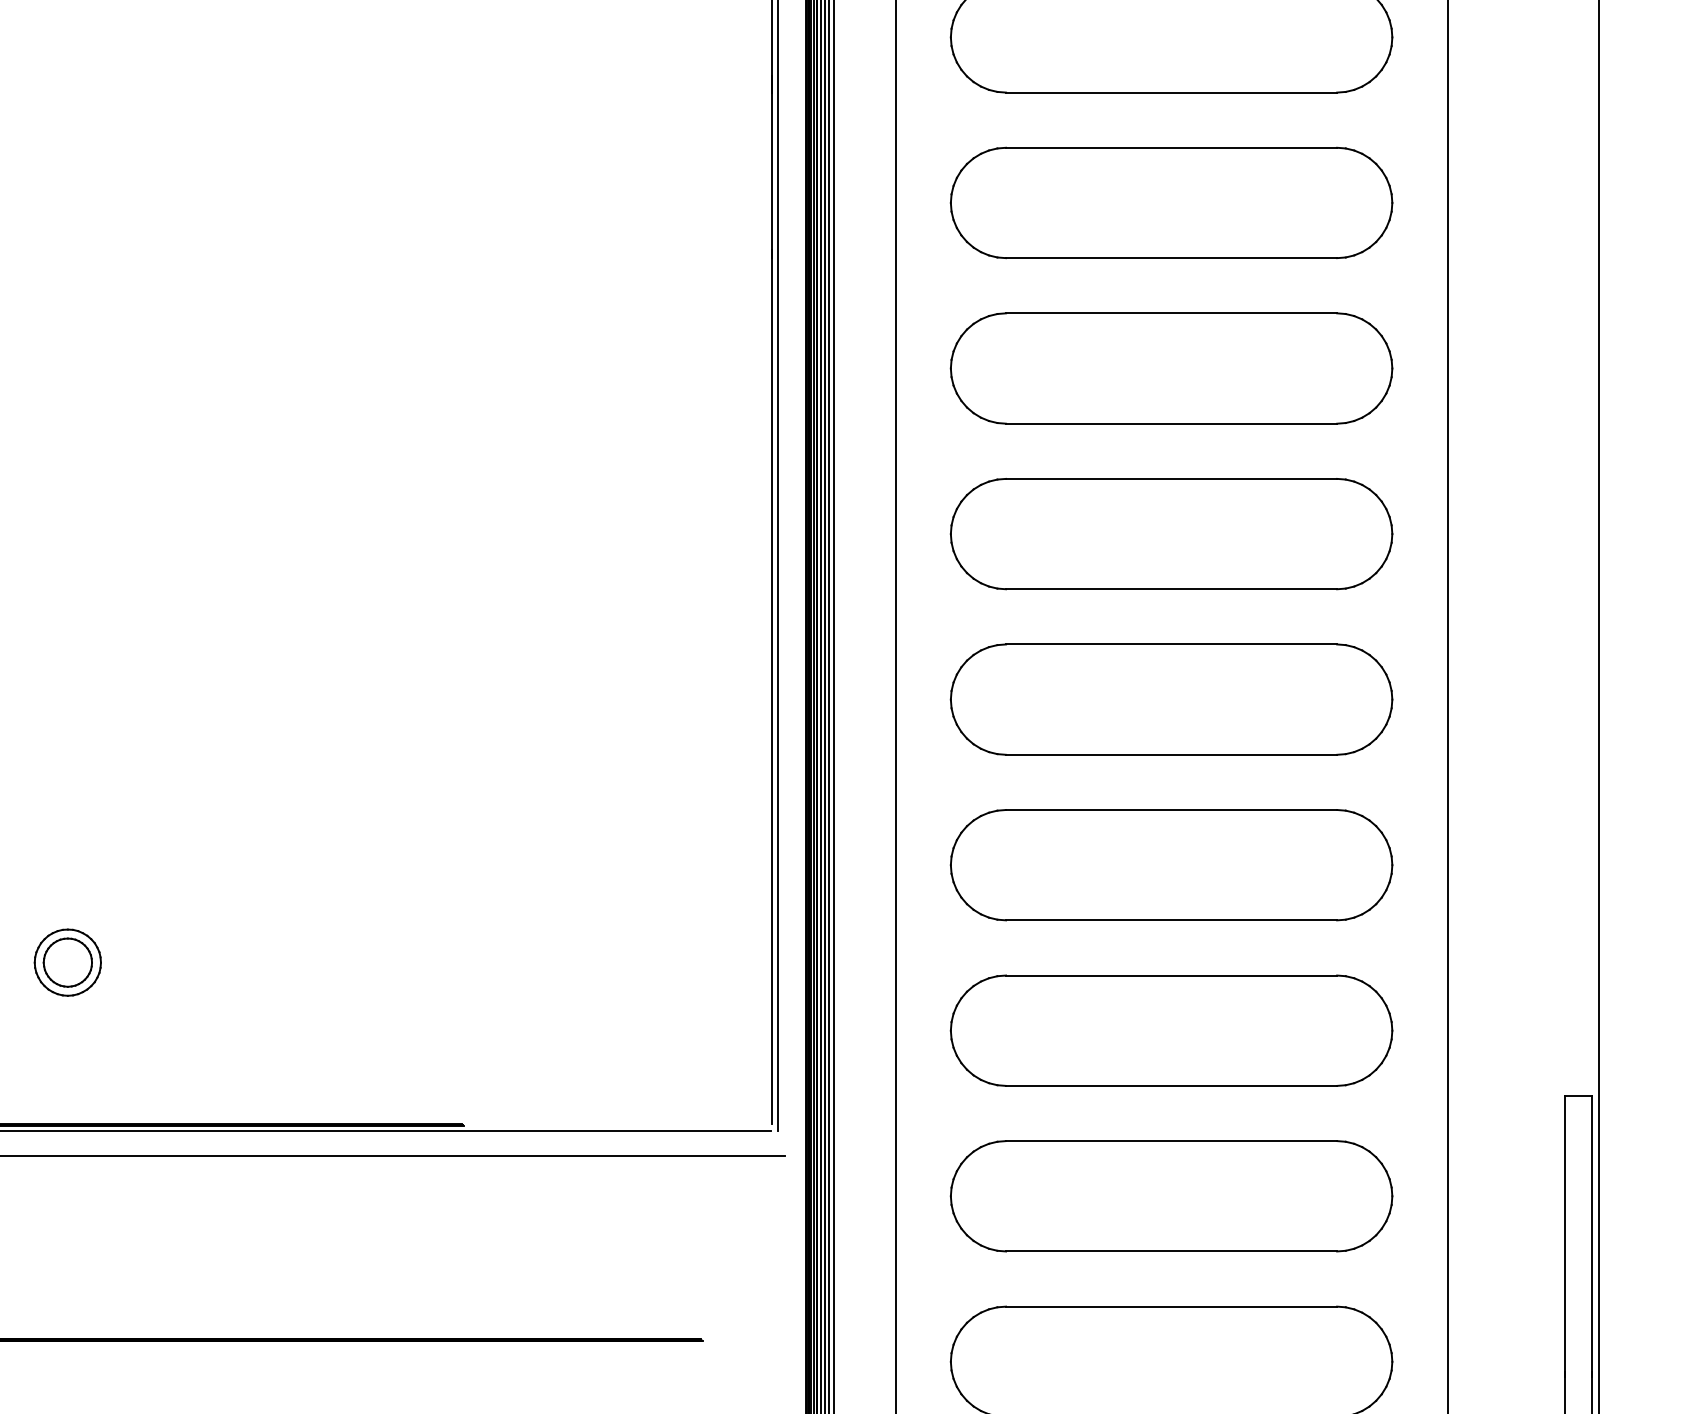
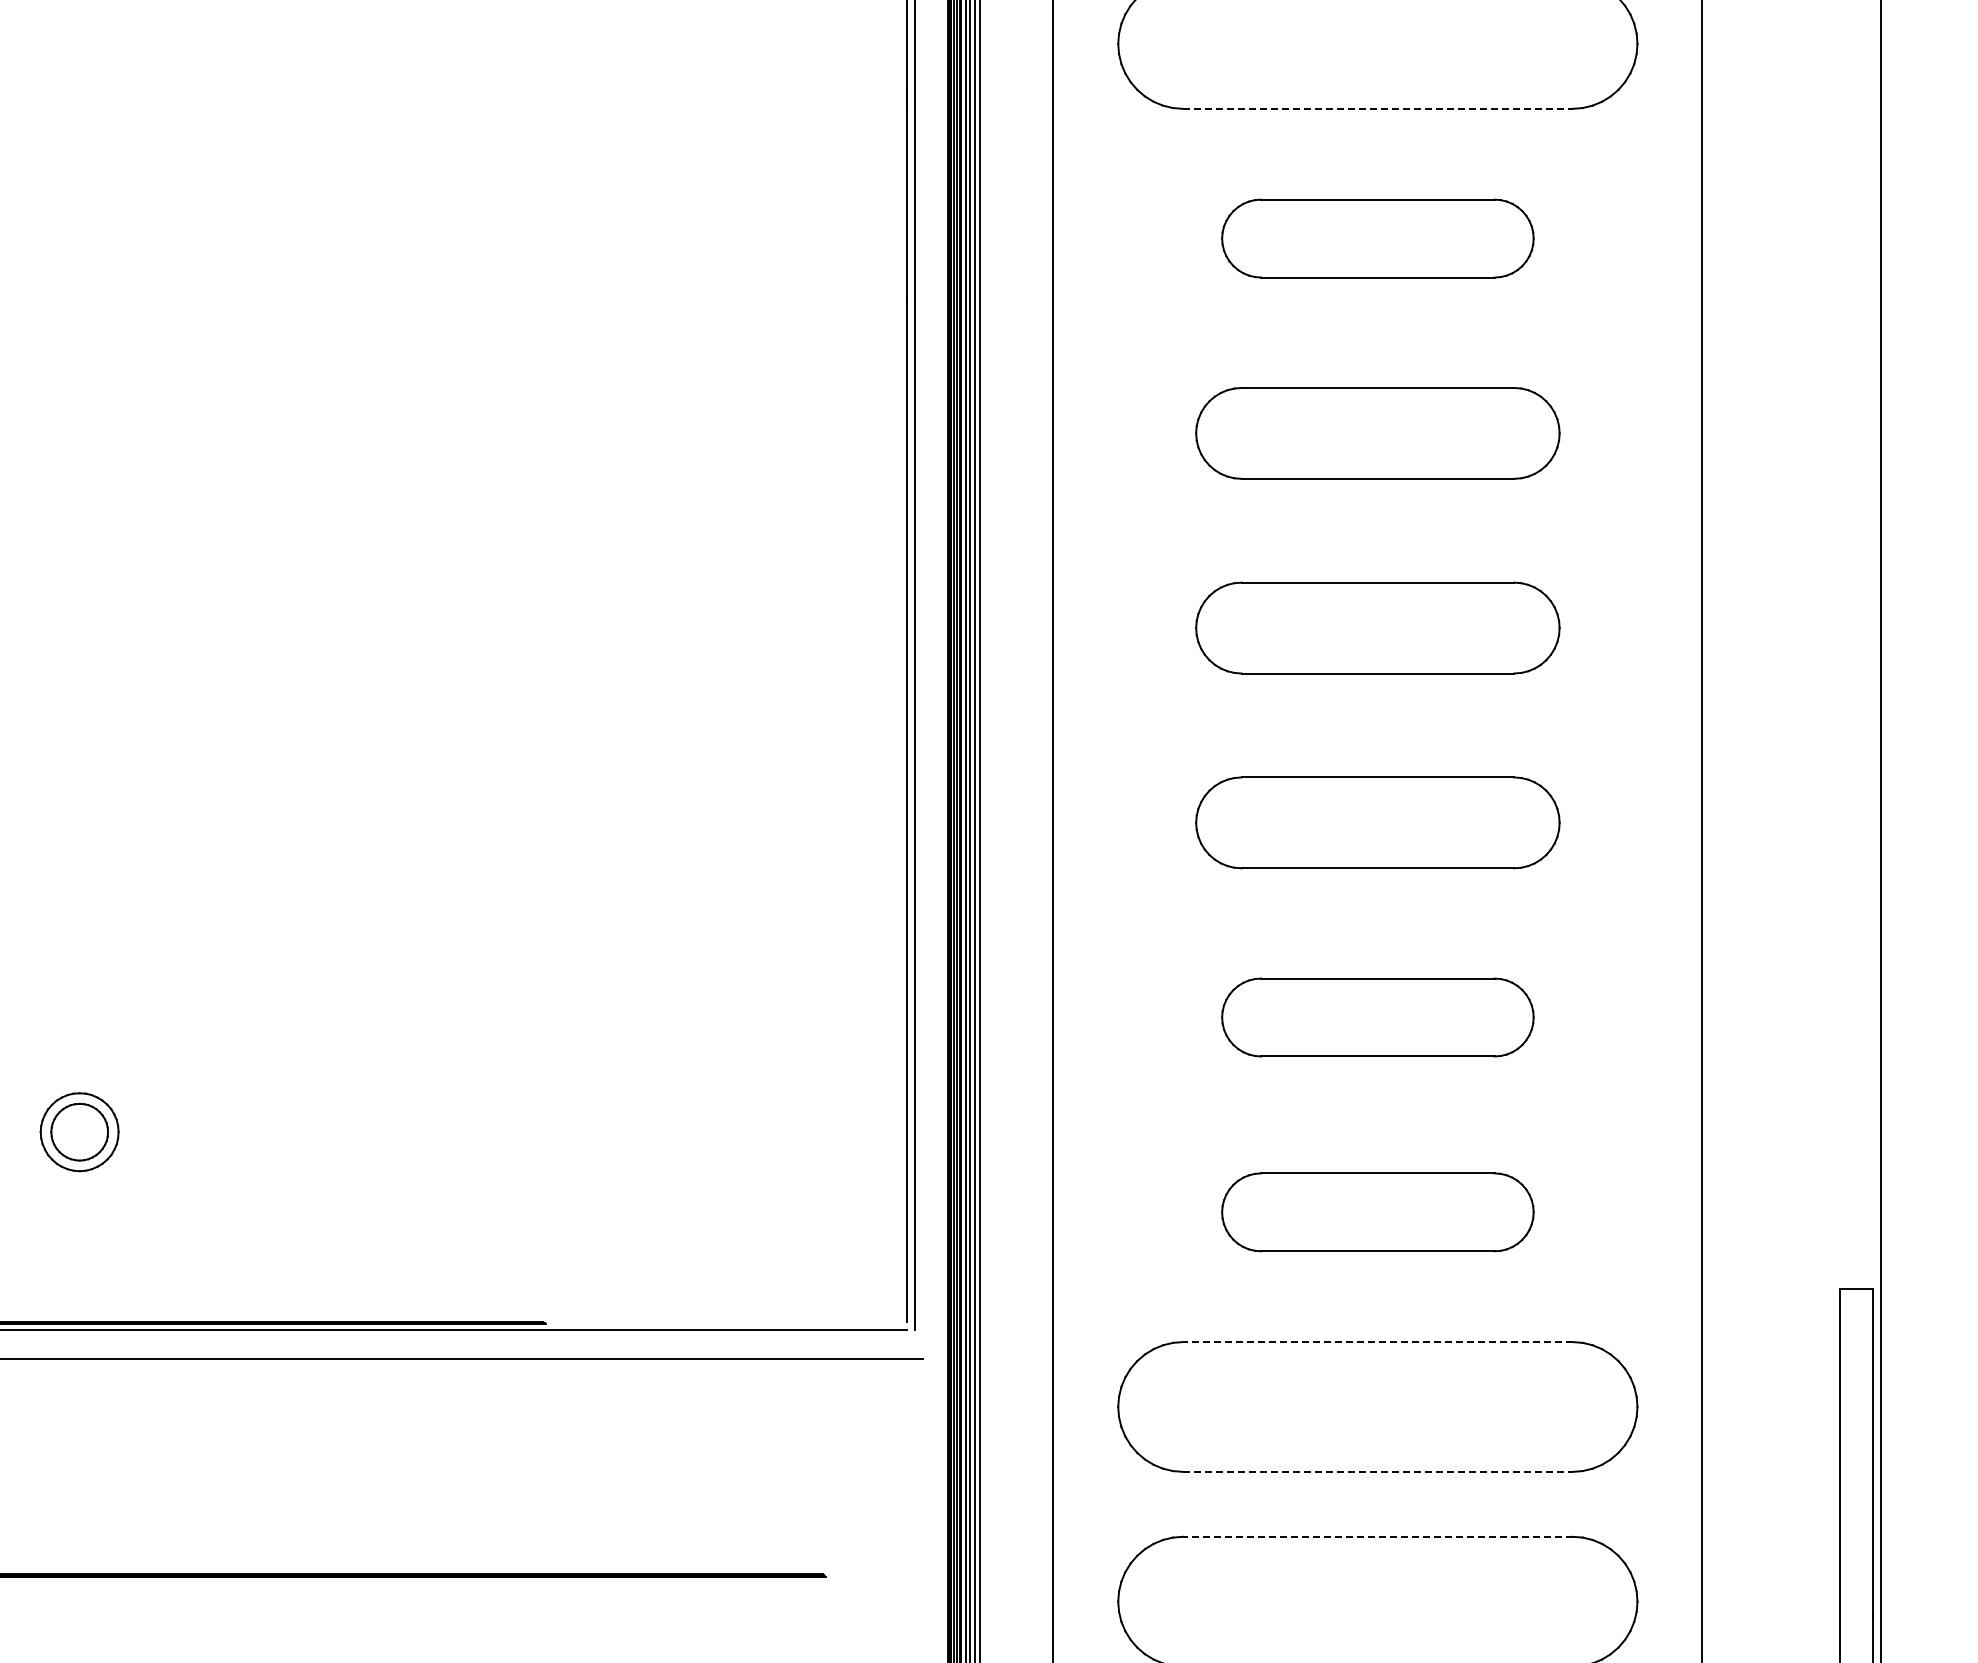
line: (1171, 92) -> (1377, 108), solid -> dashed
part: (1171, 202) -> (1377, 238), size x0.6
part: (1171, 368) -> (1377, 433), size x0.7
part: (1171, 533) -> (1377, 627), size x0.7
part: (1171, 699) -> (1377, 822), size x0.7
part: (1171, 865) -> (1377, 1017), size x0.6
part: (1171, 1030) -> (1377, 1212), size x0.6
line: (1171, 1141) -> (1377, 1342), solid -> dashed
line: (1171, 1251) -> (1377, 1471), solid -> dashed
line: (1171, 1306) -> (1377, 1536), solid -> dashed

